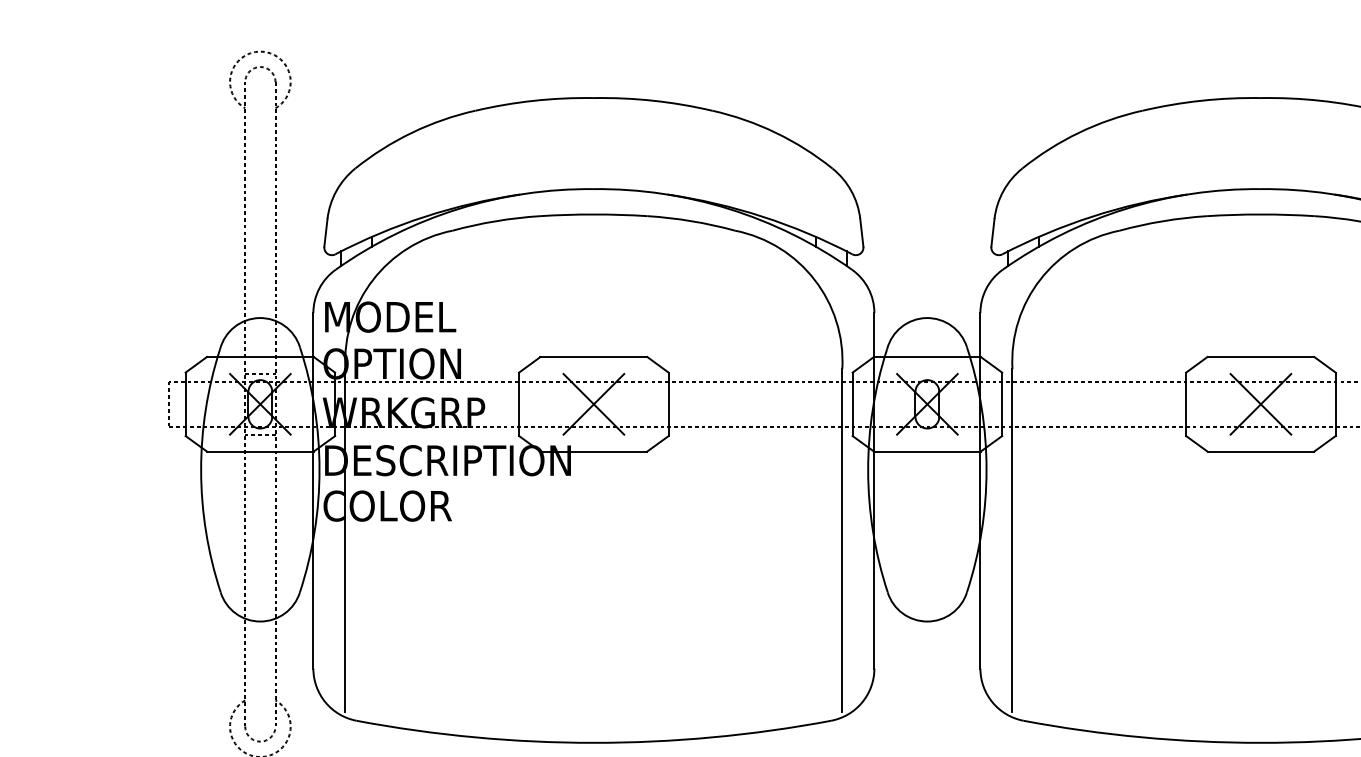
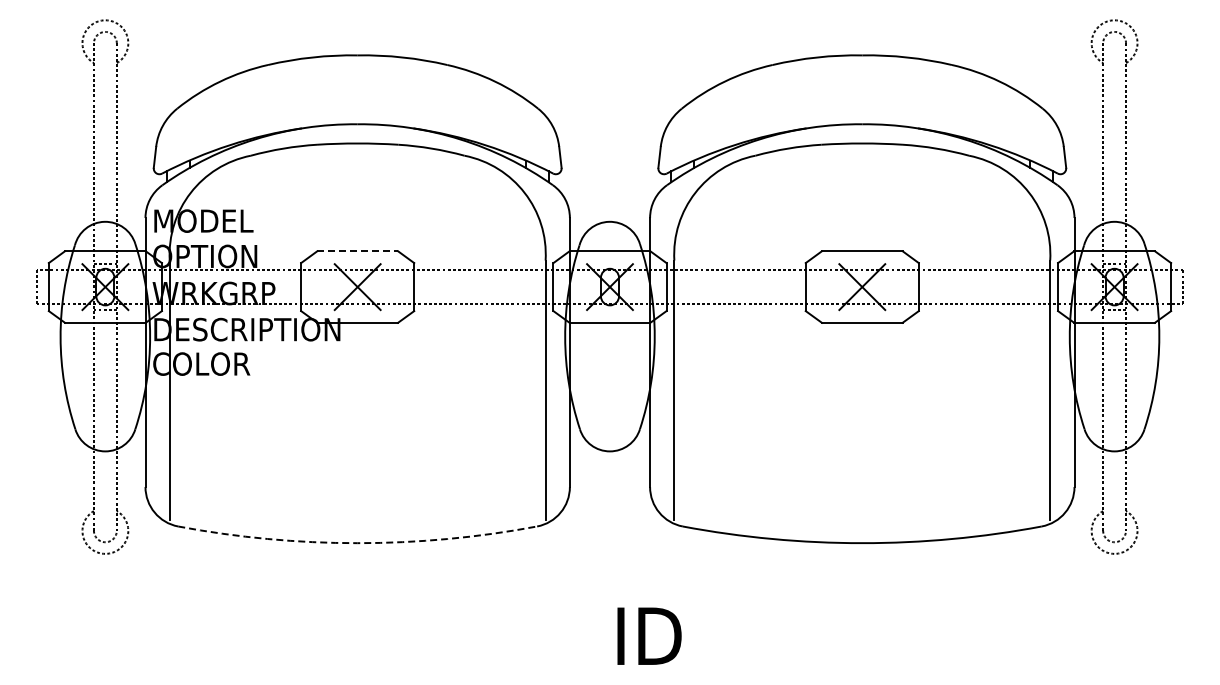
line: (594, 357) -> (358, 251), solid -> dashed
arc: (593, 743) -> (357, 543), solid -> dashed

